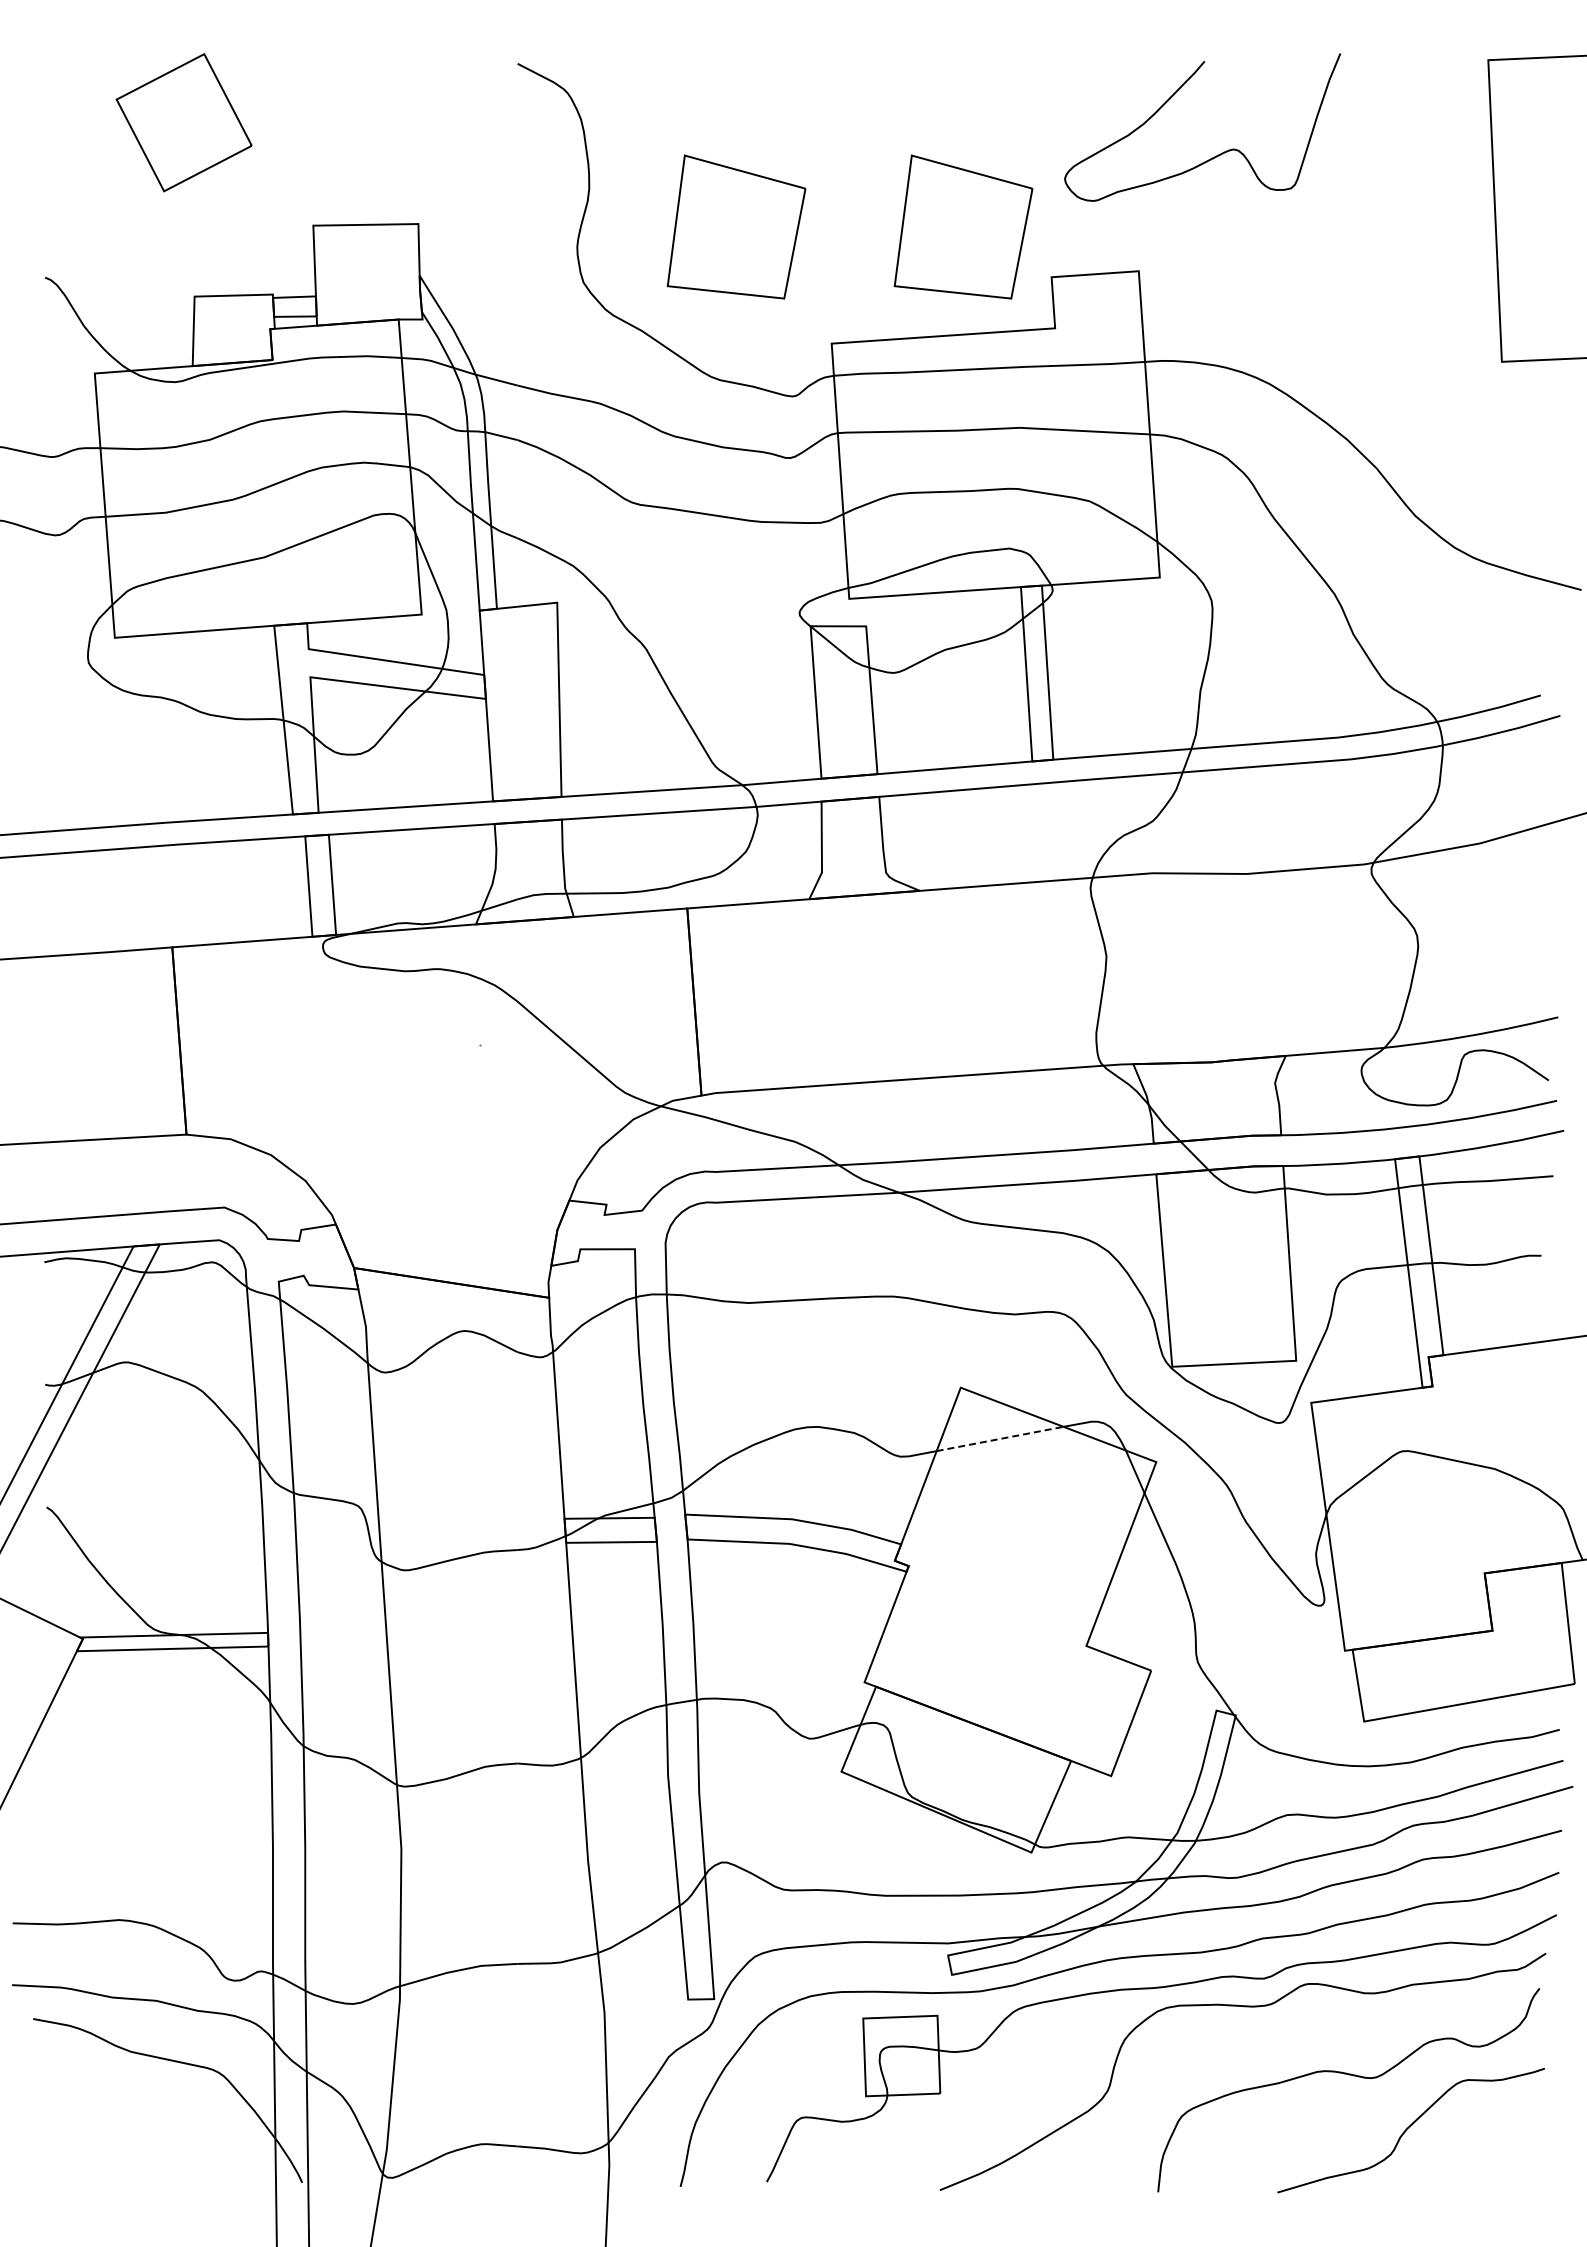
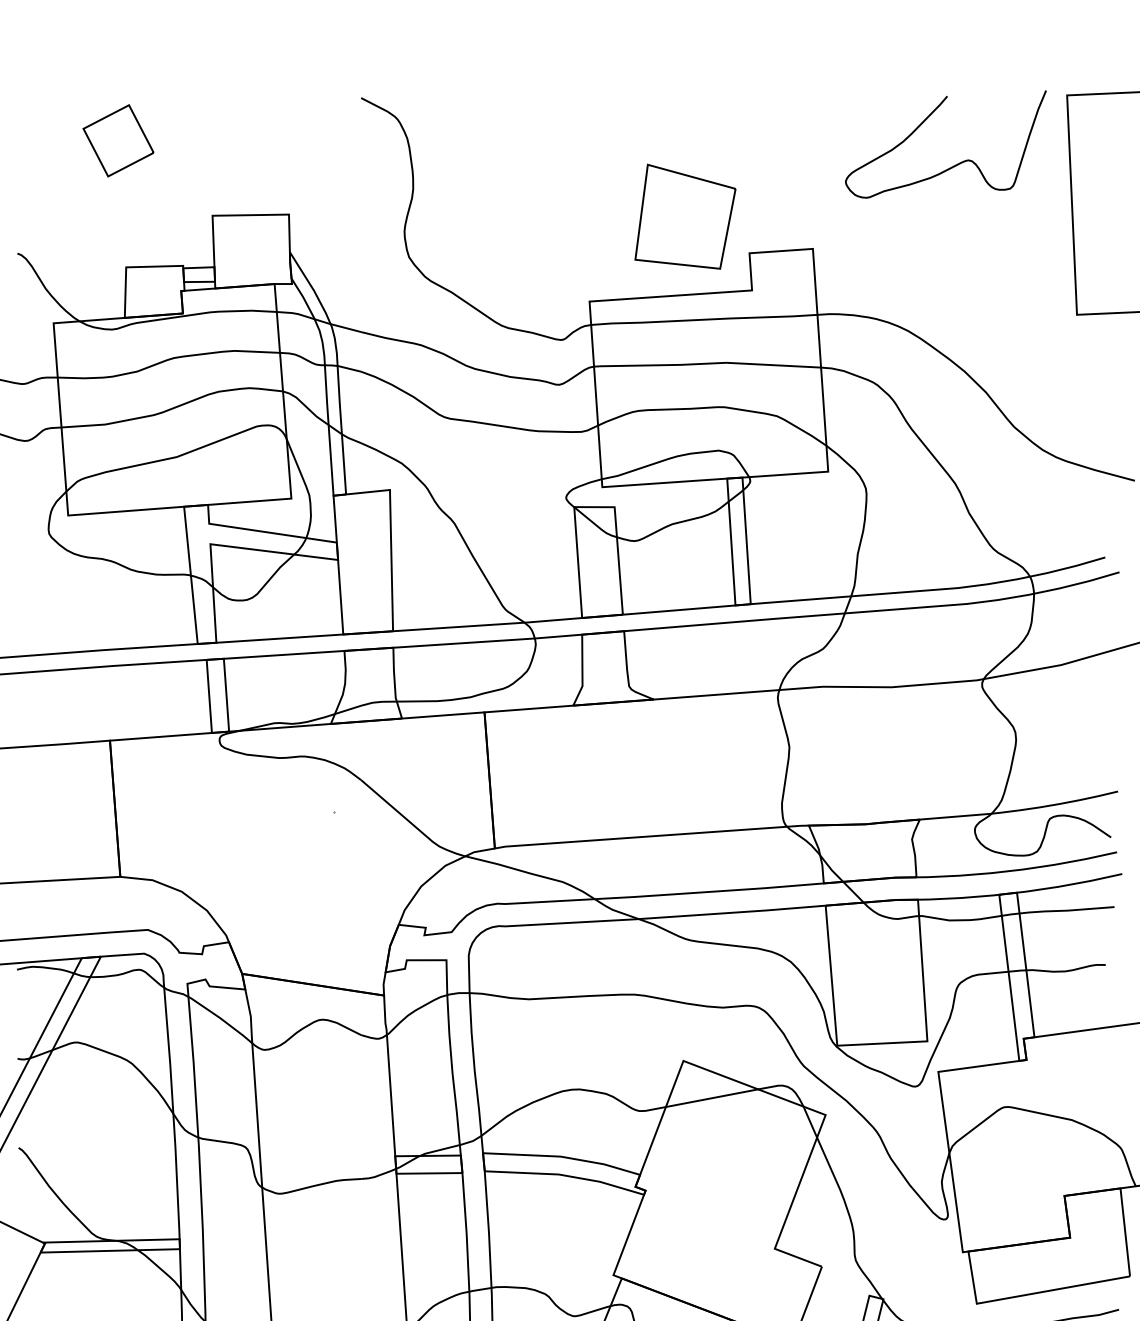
part: (183, 122) -> (118, 140), size x0.71
curve: (1216, 155) -> (955, 164), moved
part: (736, 226) -> (520, 216), removed
line: (1000, 1438) -> (712, 1097), dashed -> solid

